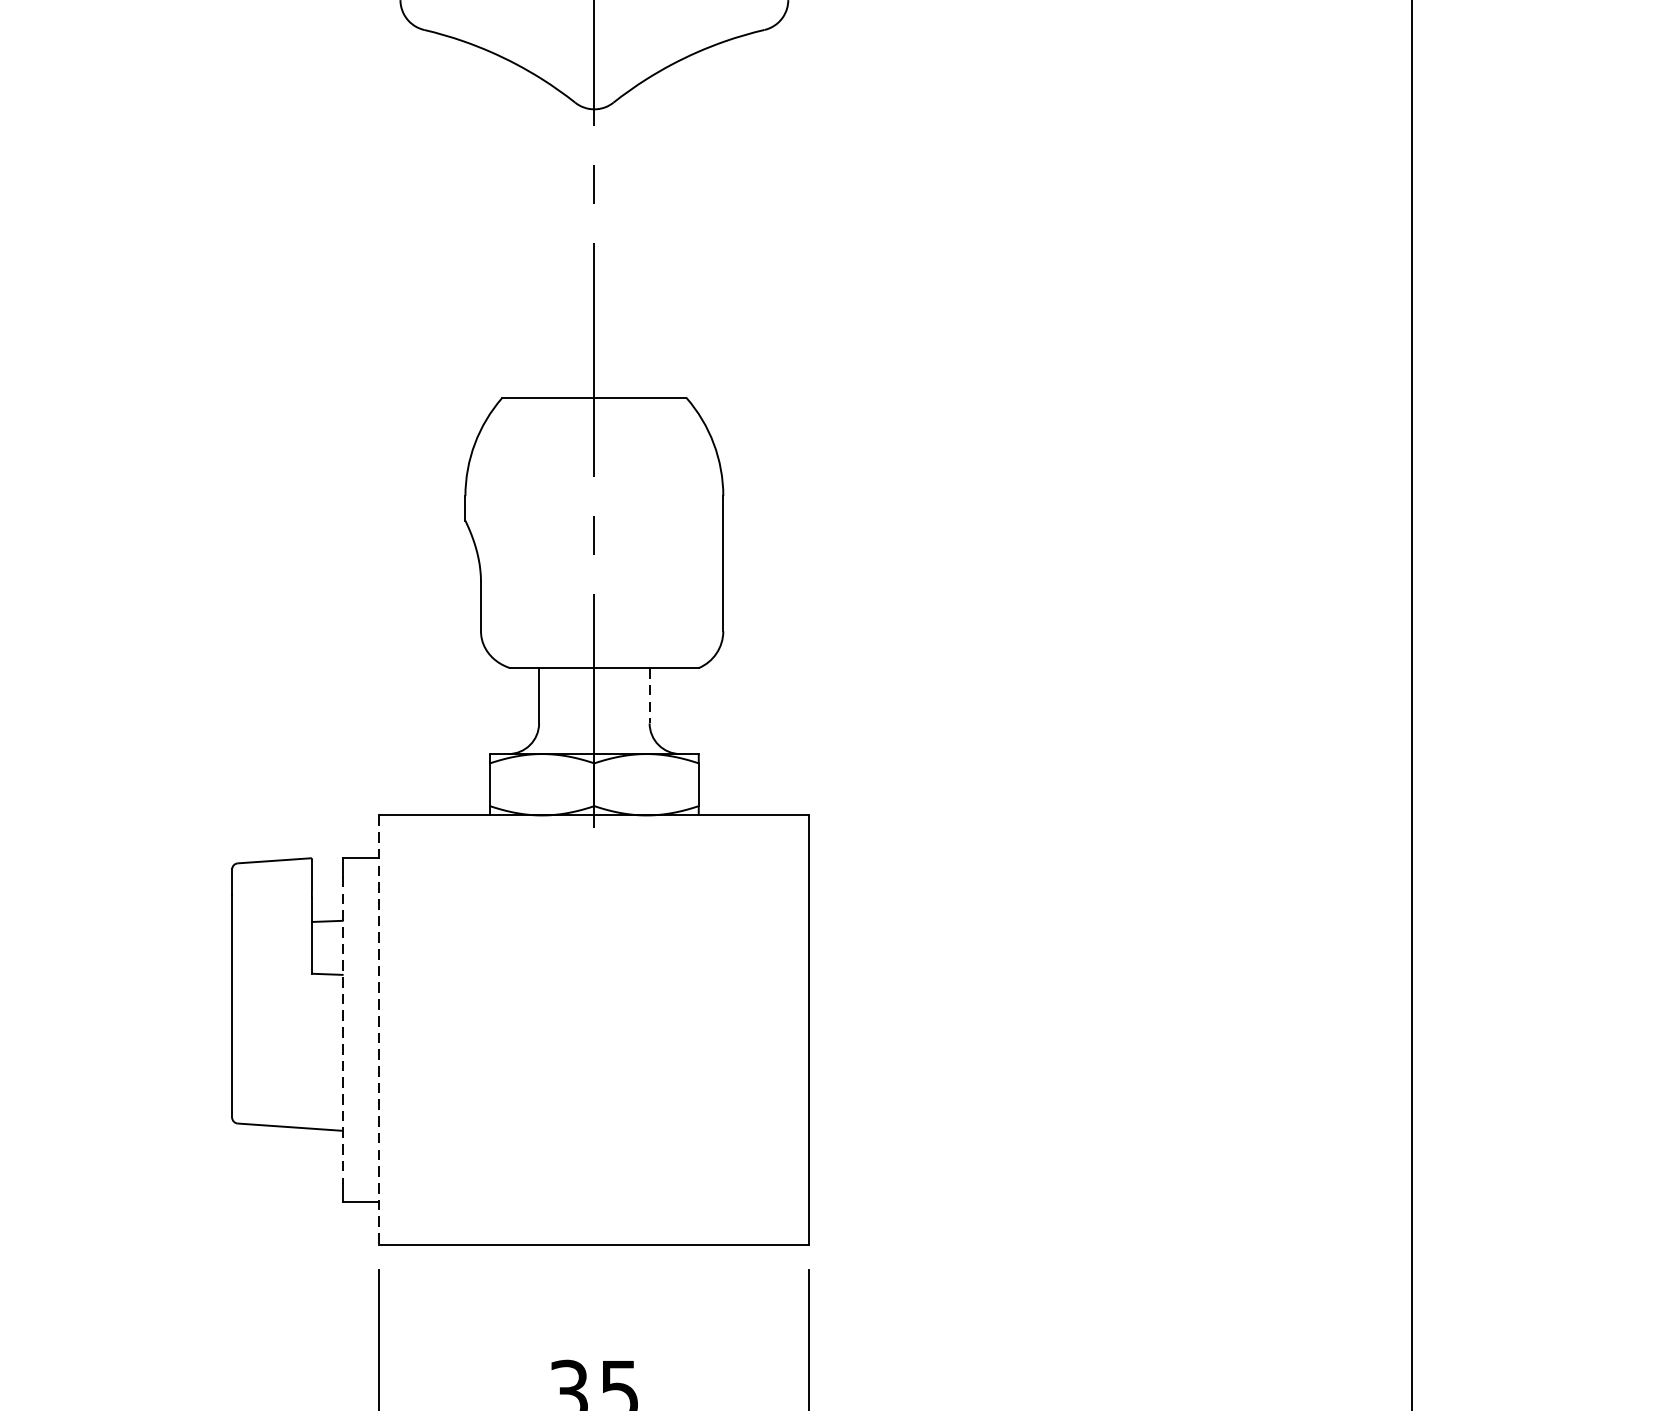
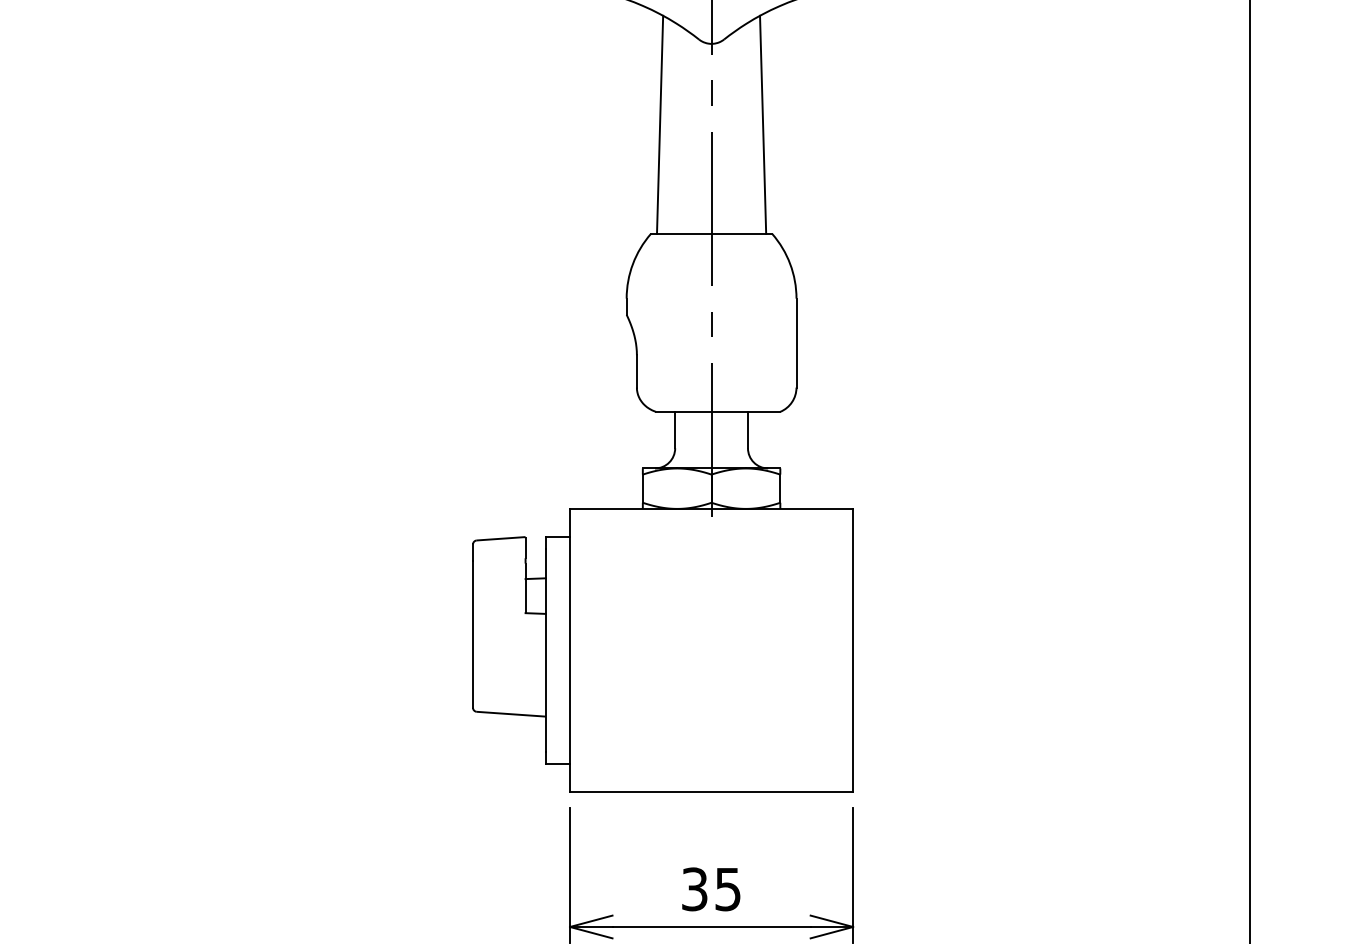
line: (515, 231) -> (659, 124), added
line: (673, 231) -> (763, 124), added
line: (648, 696) -> (747, 430), dashed -> solid
line: (342, 1030) -> (545, 650), dashed -> solid
line: (380, 1030) -> (570, 650), dashed -> solid

